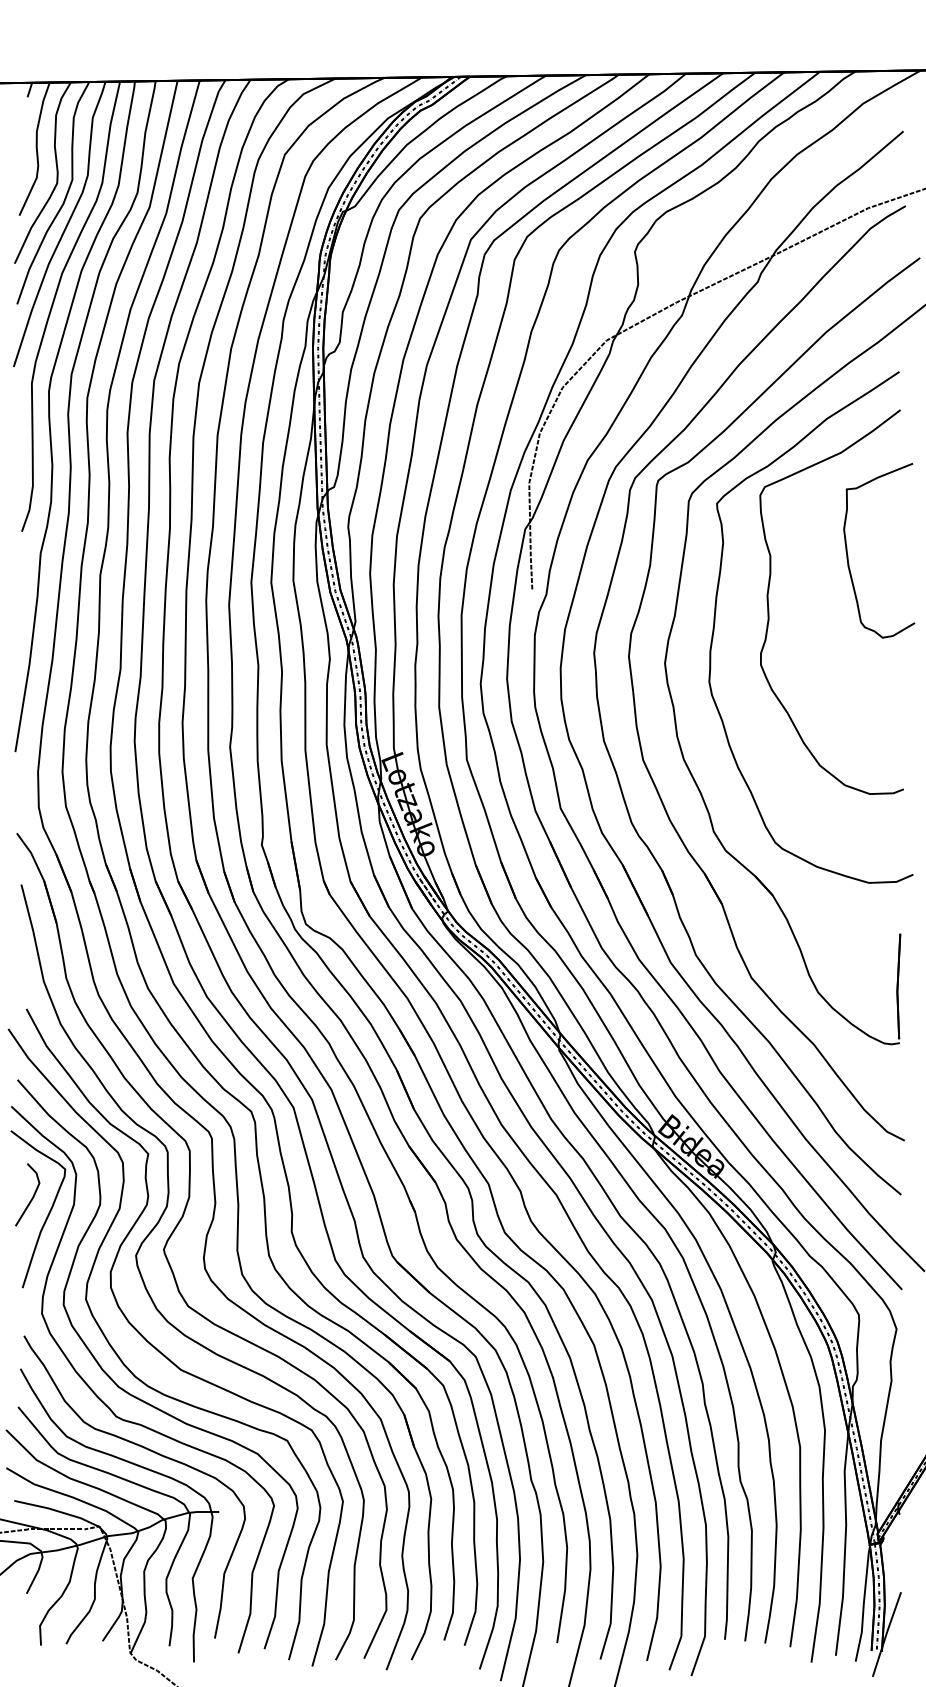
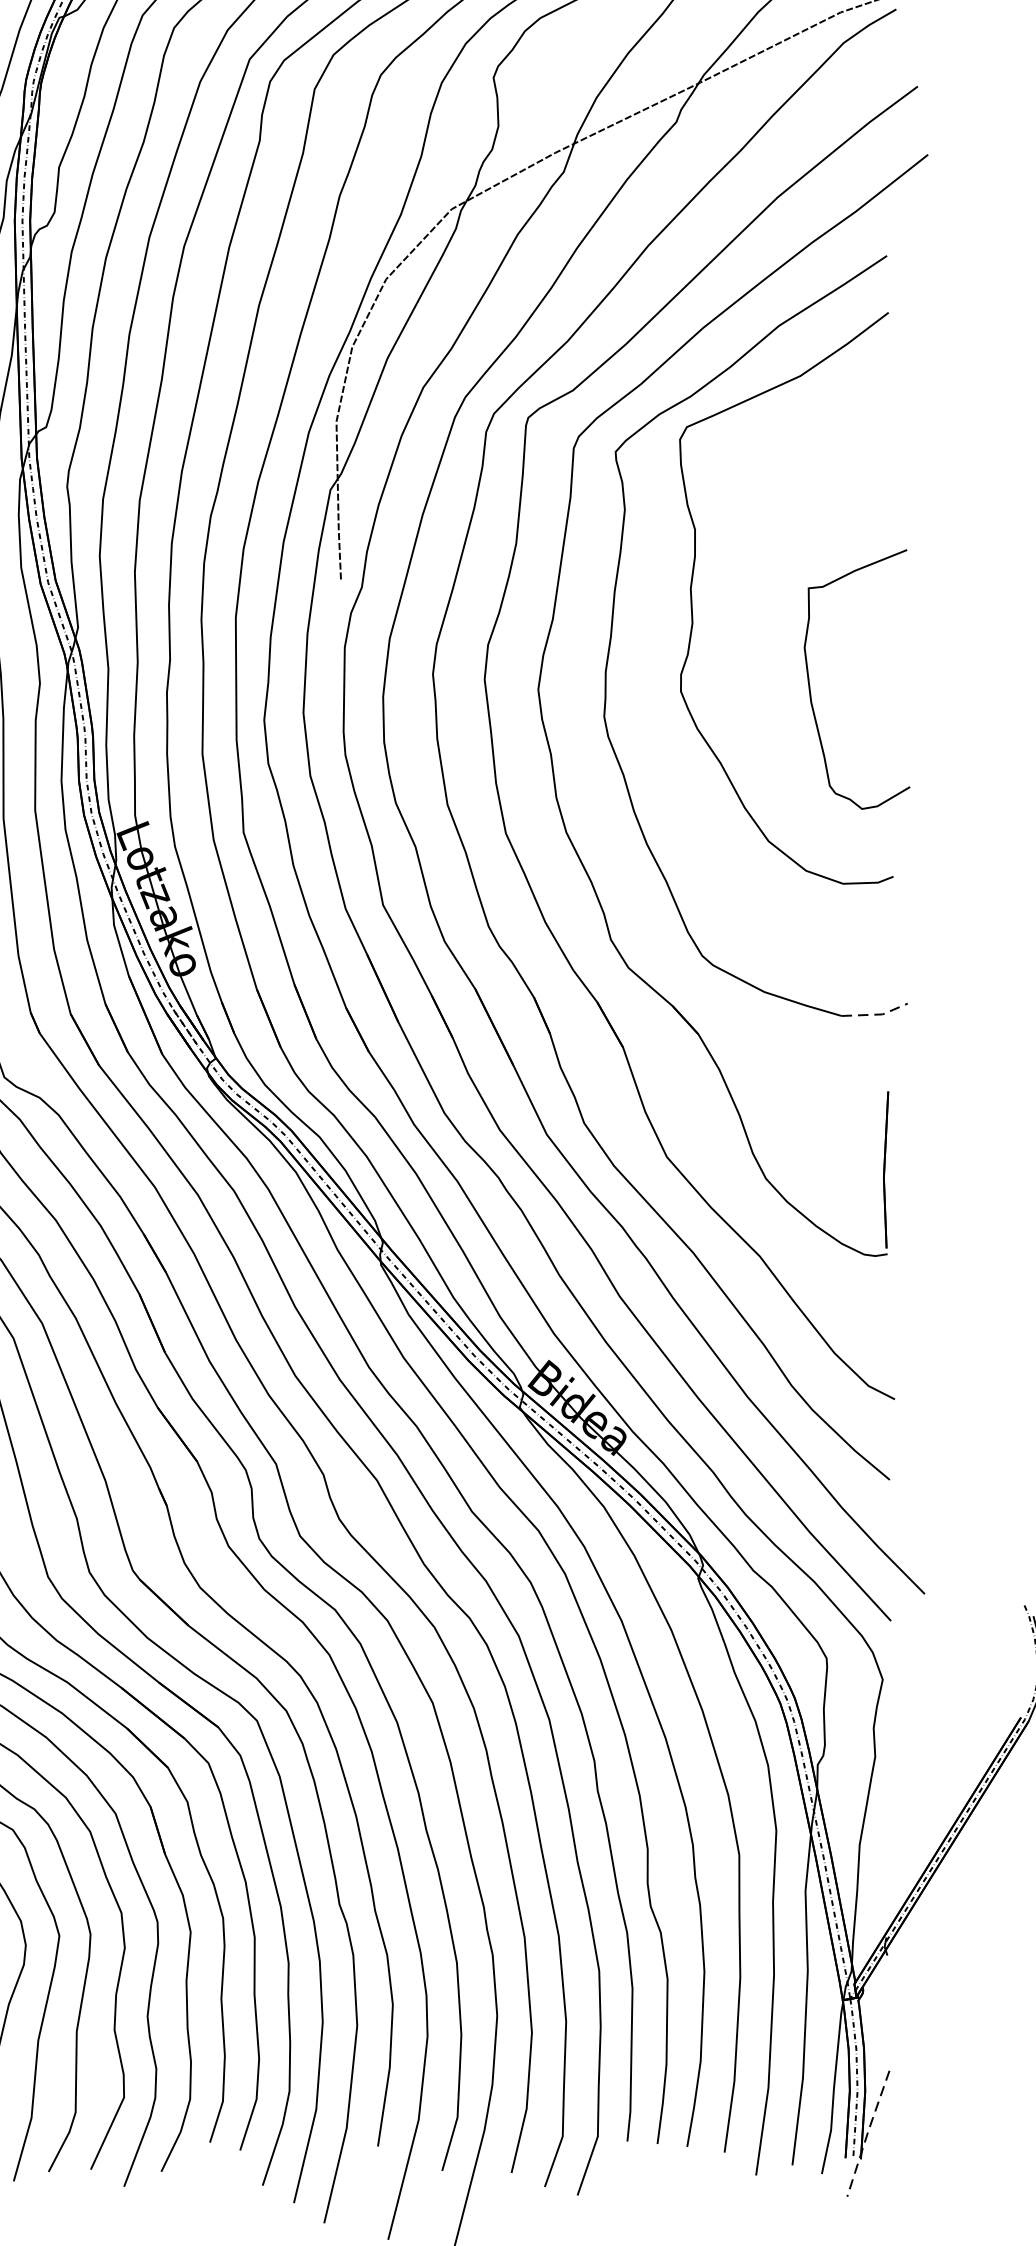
curve: (848, 555) -> (811, 686), moved
line: (892, 882) -> (876, 1015), solid -> dashed
line: (886, 1634) -> (867, 2133), solid -> dashed

